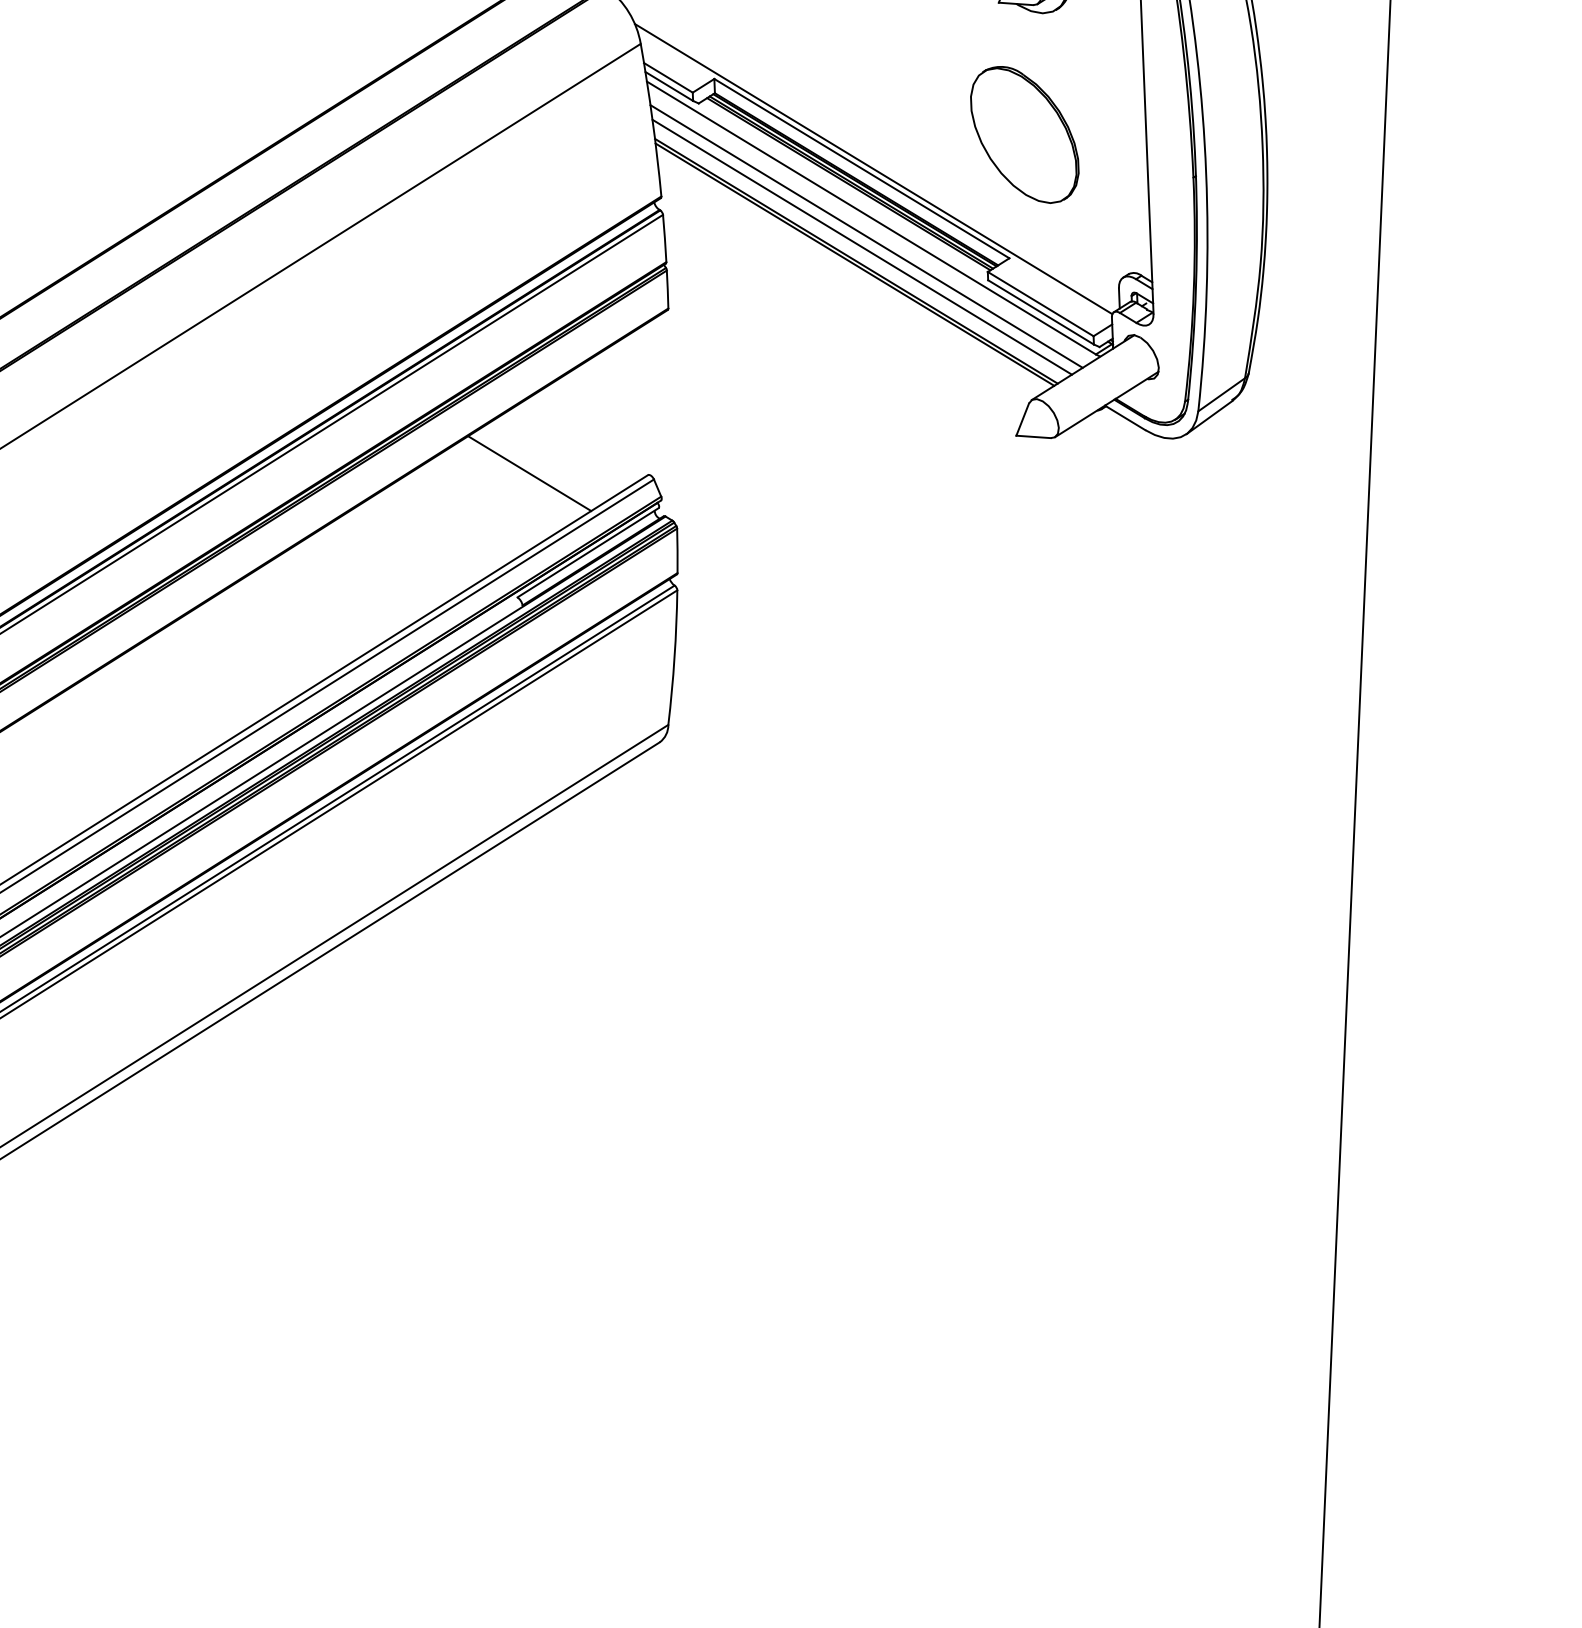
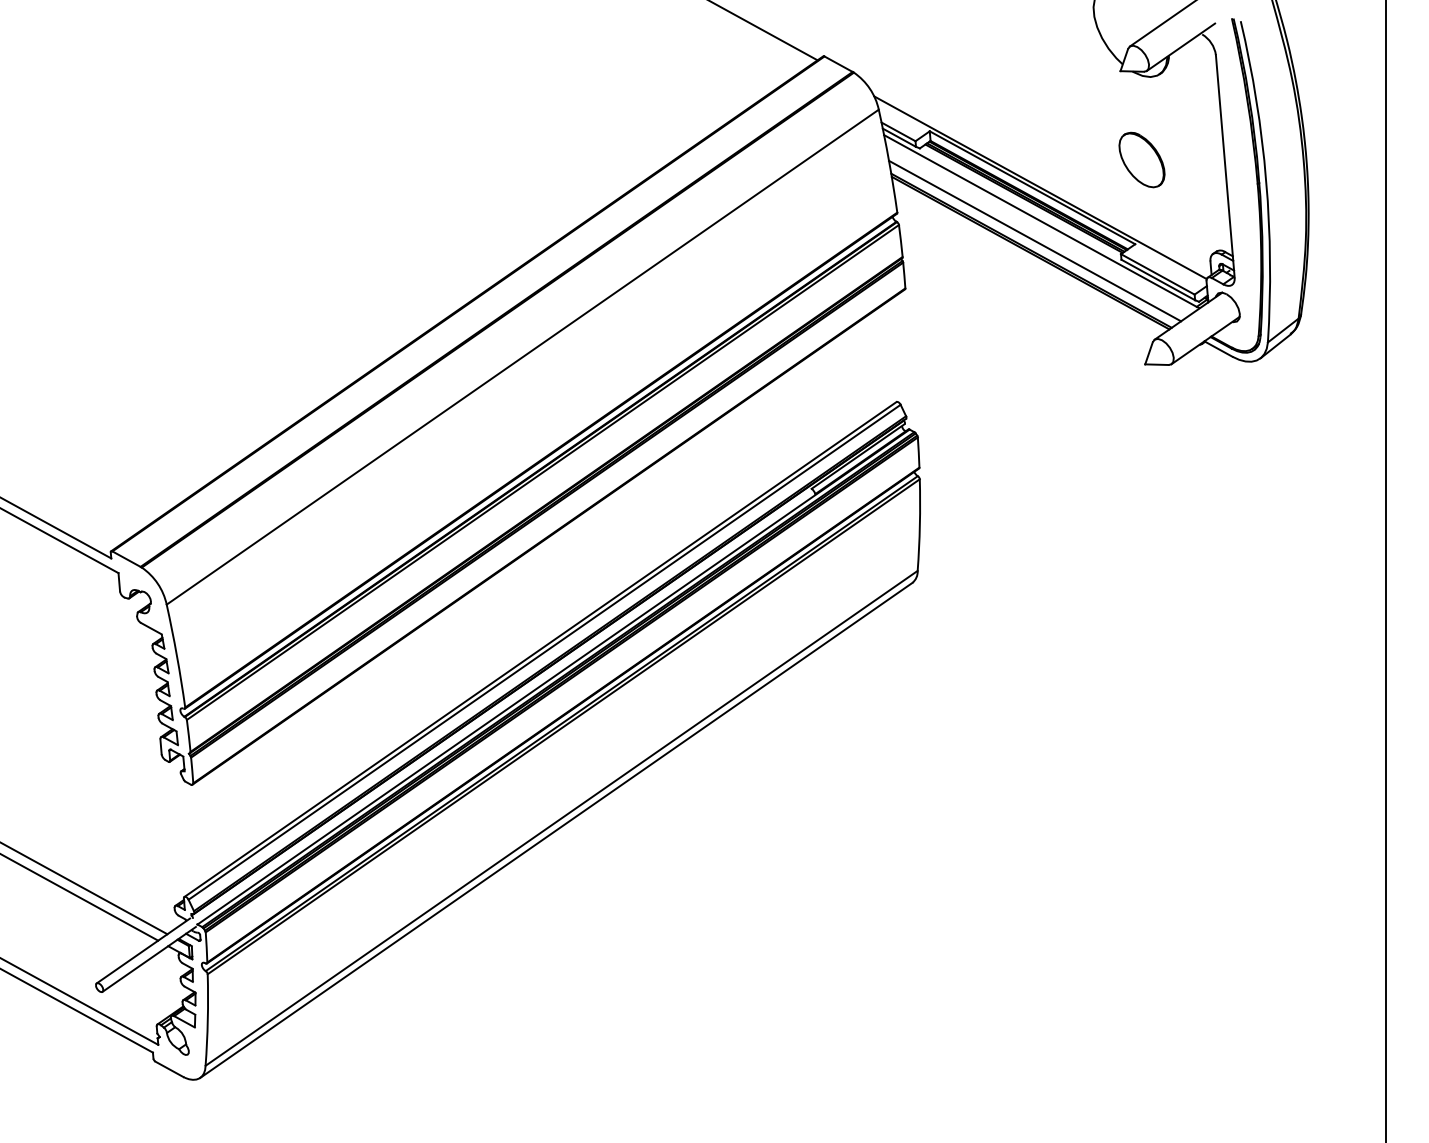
part: (1024, 134) -> (1141, 159), size x0.6
line: (866, 236) -> (1037, 233), removed
line: (530, 473) -> (816, 404), removed

